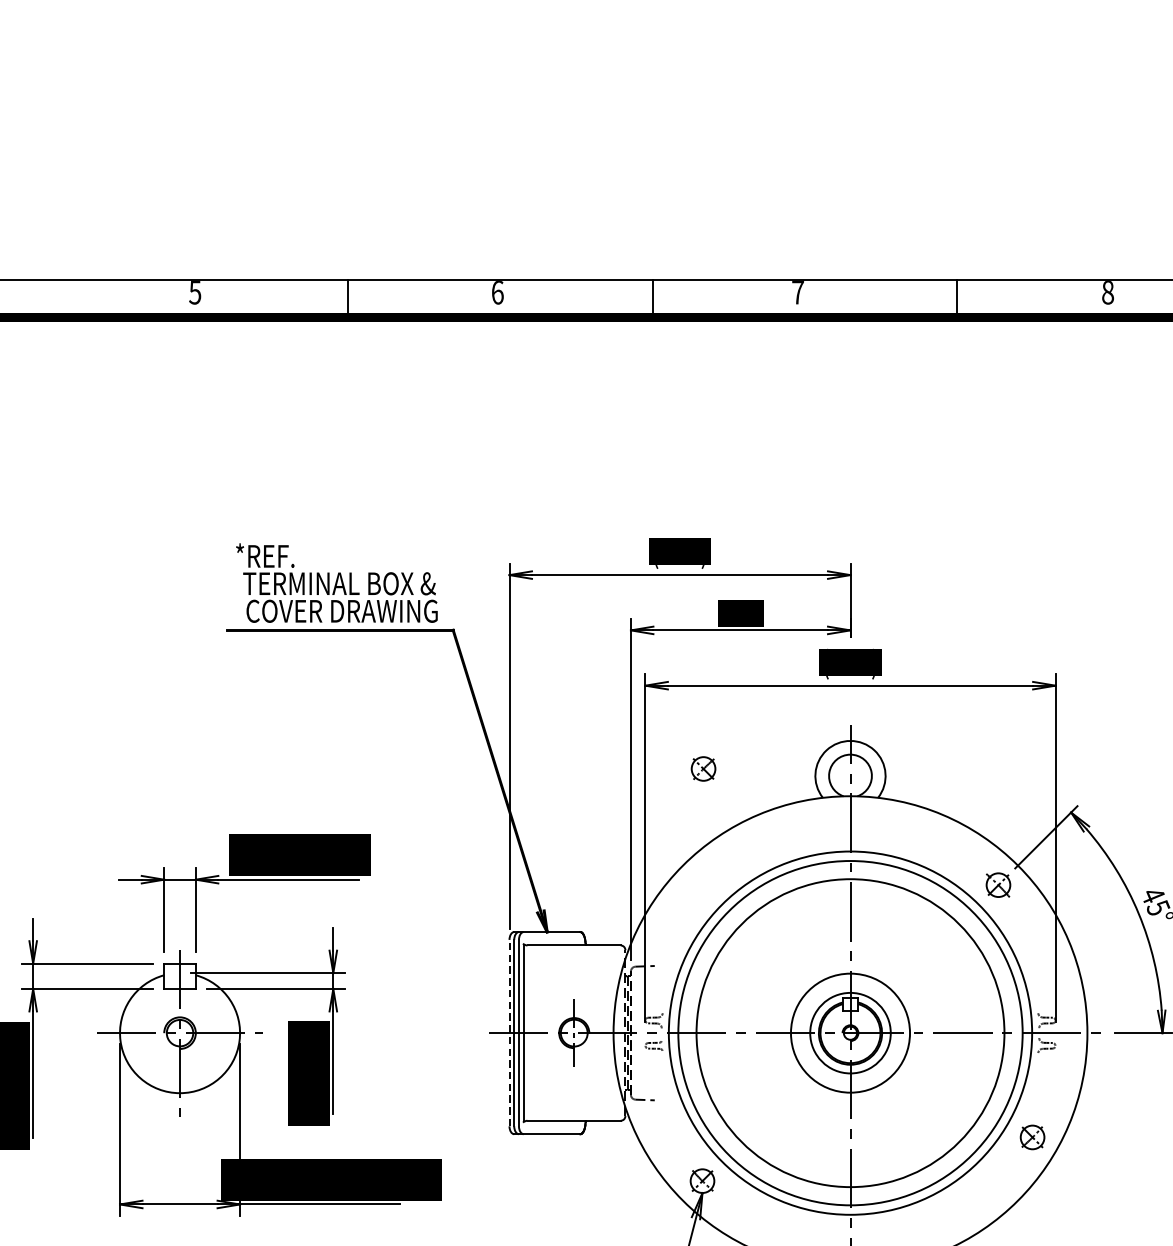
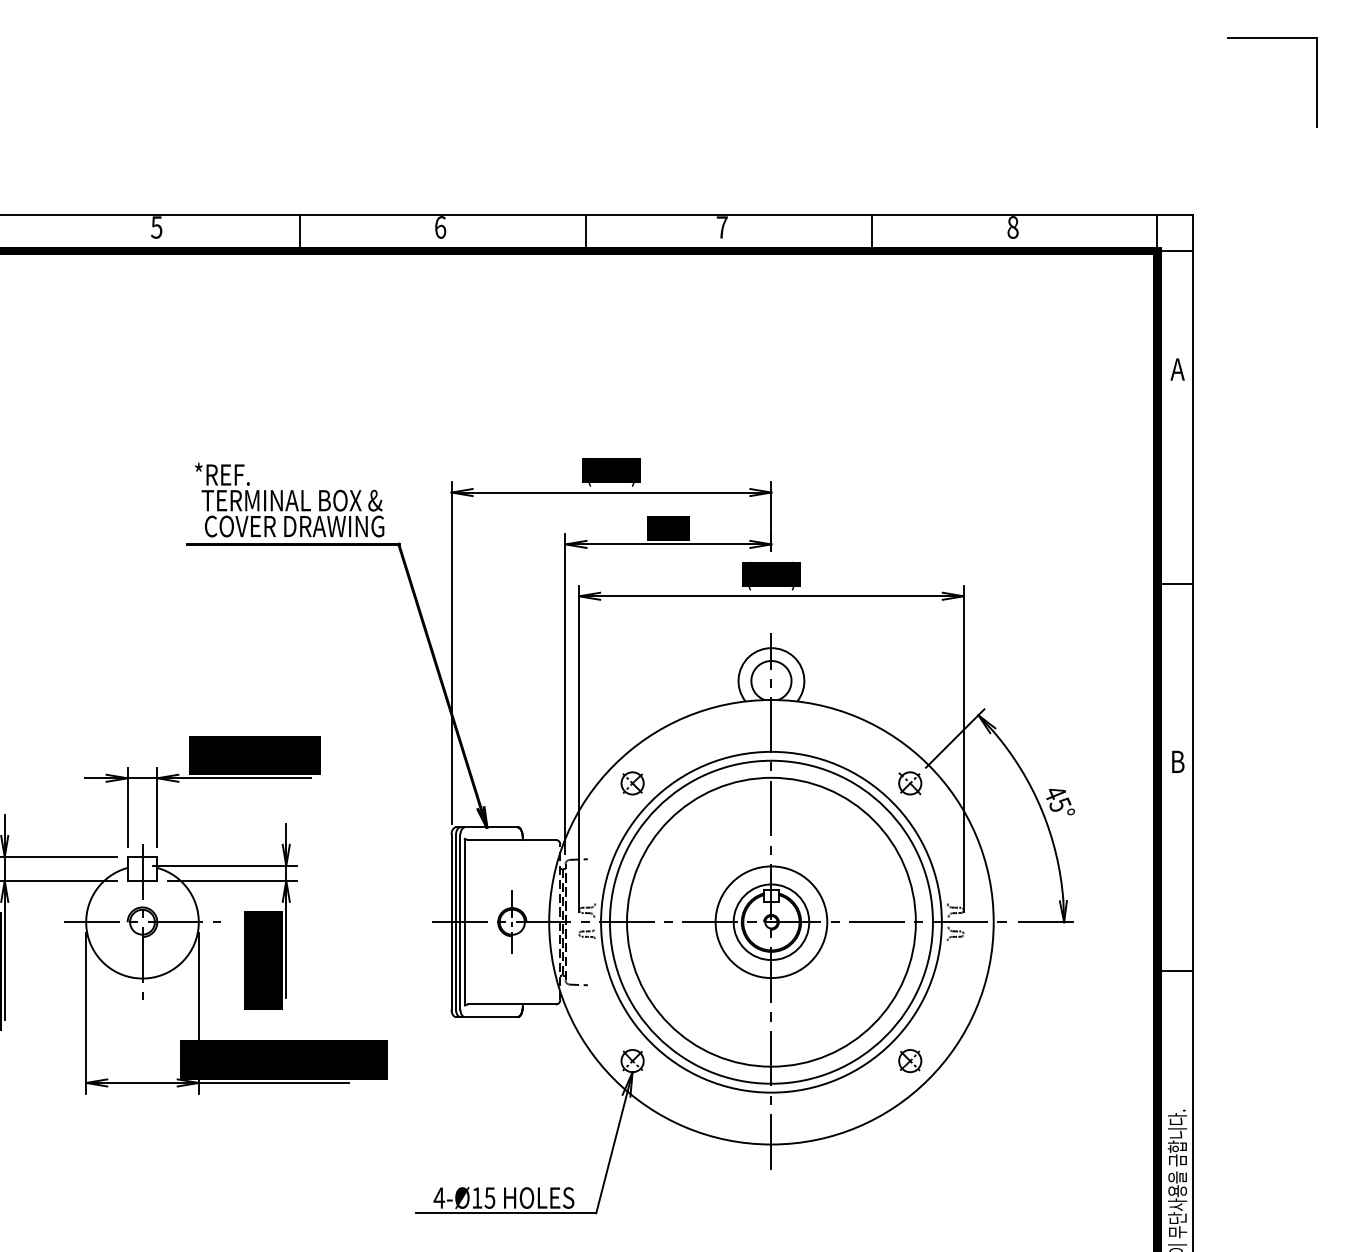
part: (703, 769) -> (632, 783), moved
line: (509, 1032) -> (451, 921), dashed -> solid
part: (1032, 1137) -> (910, 1061), moved

